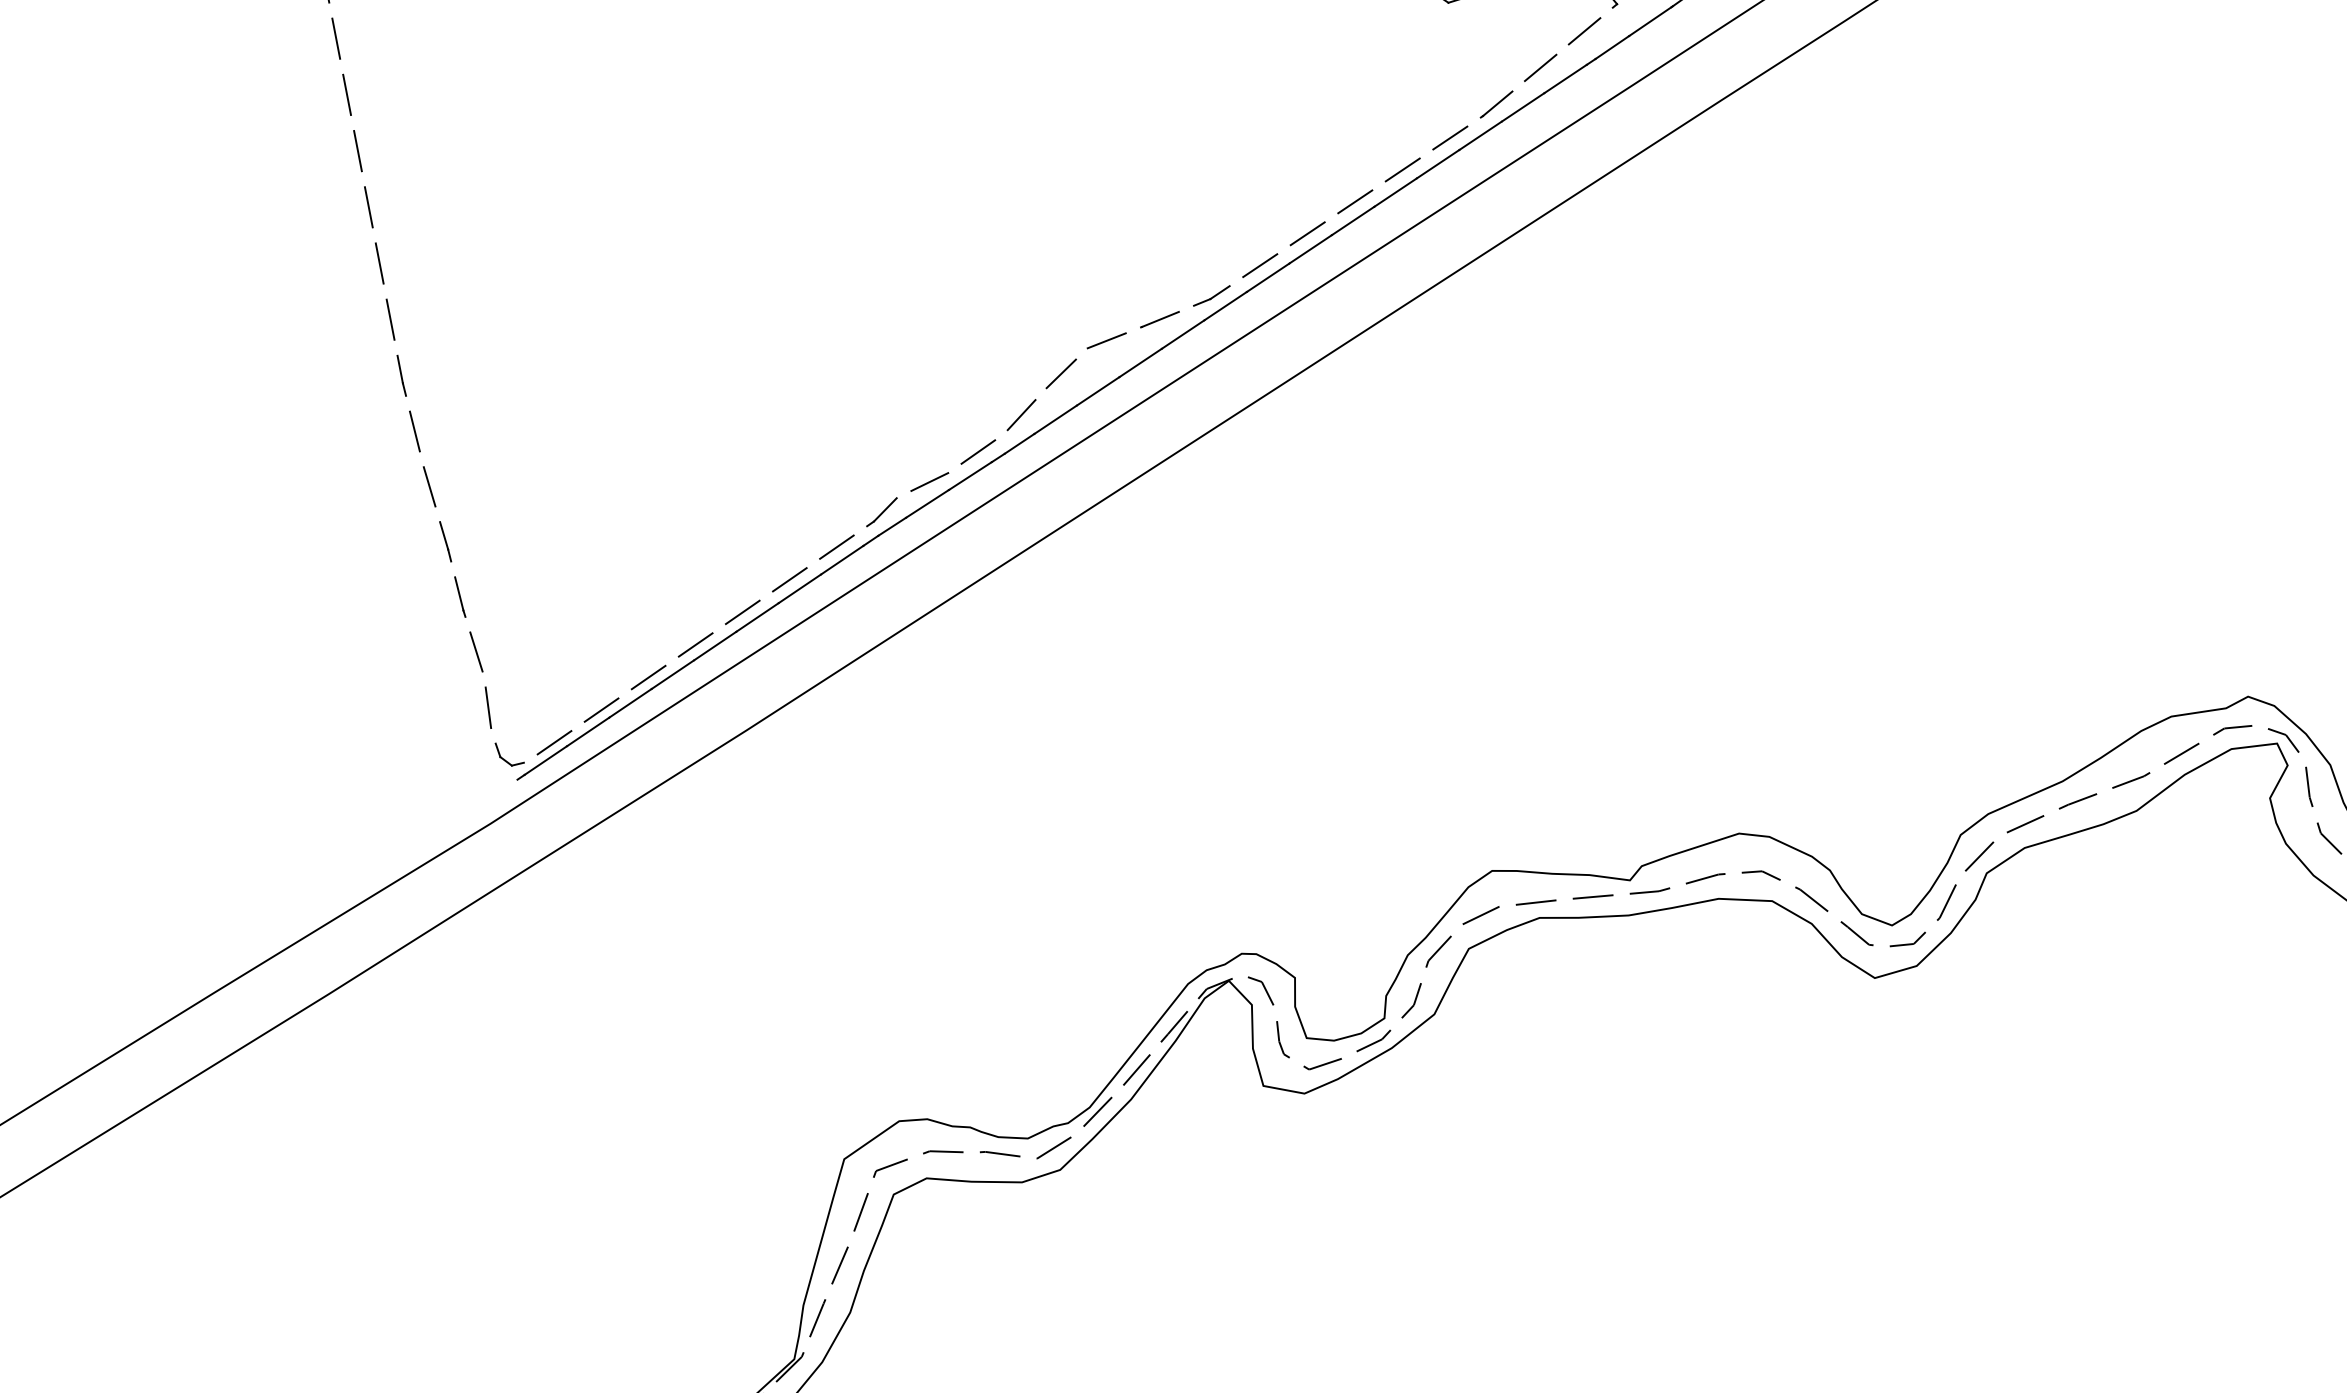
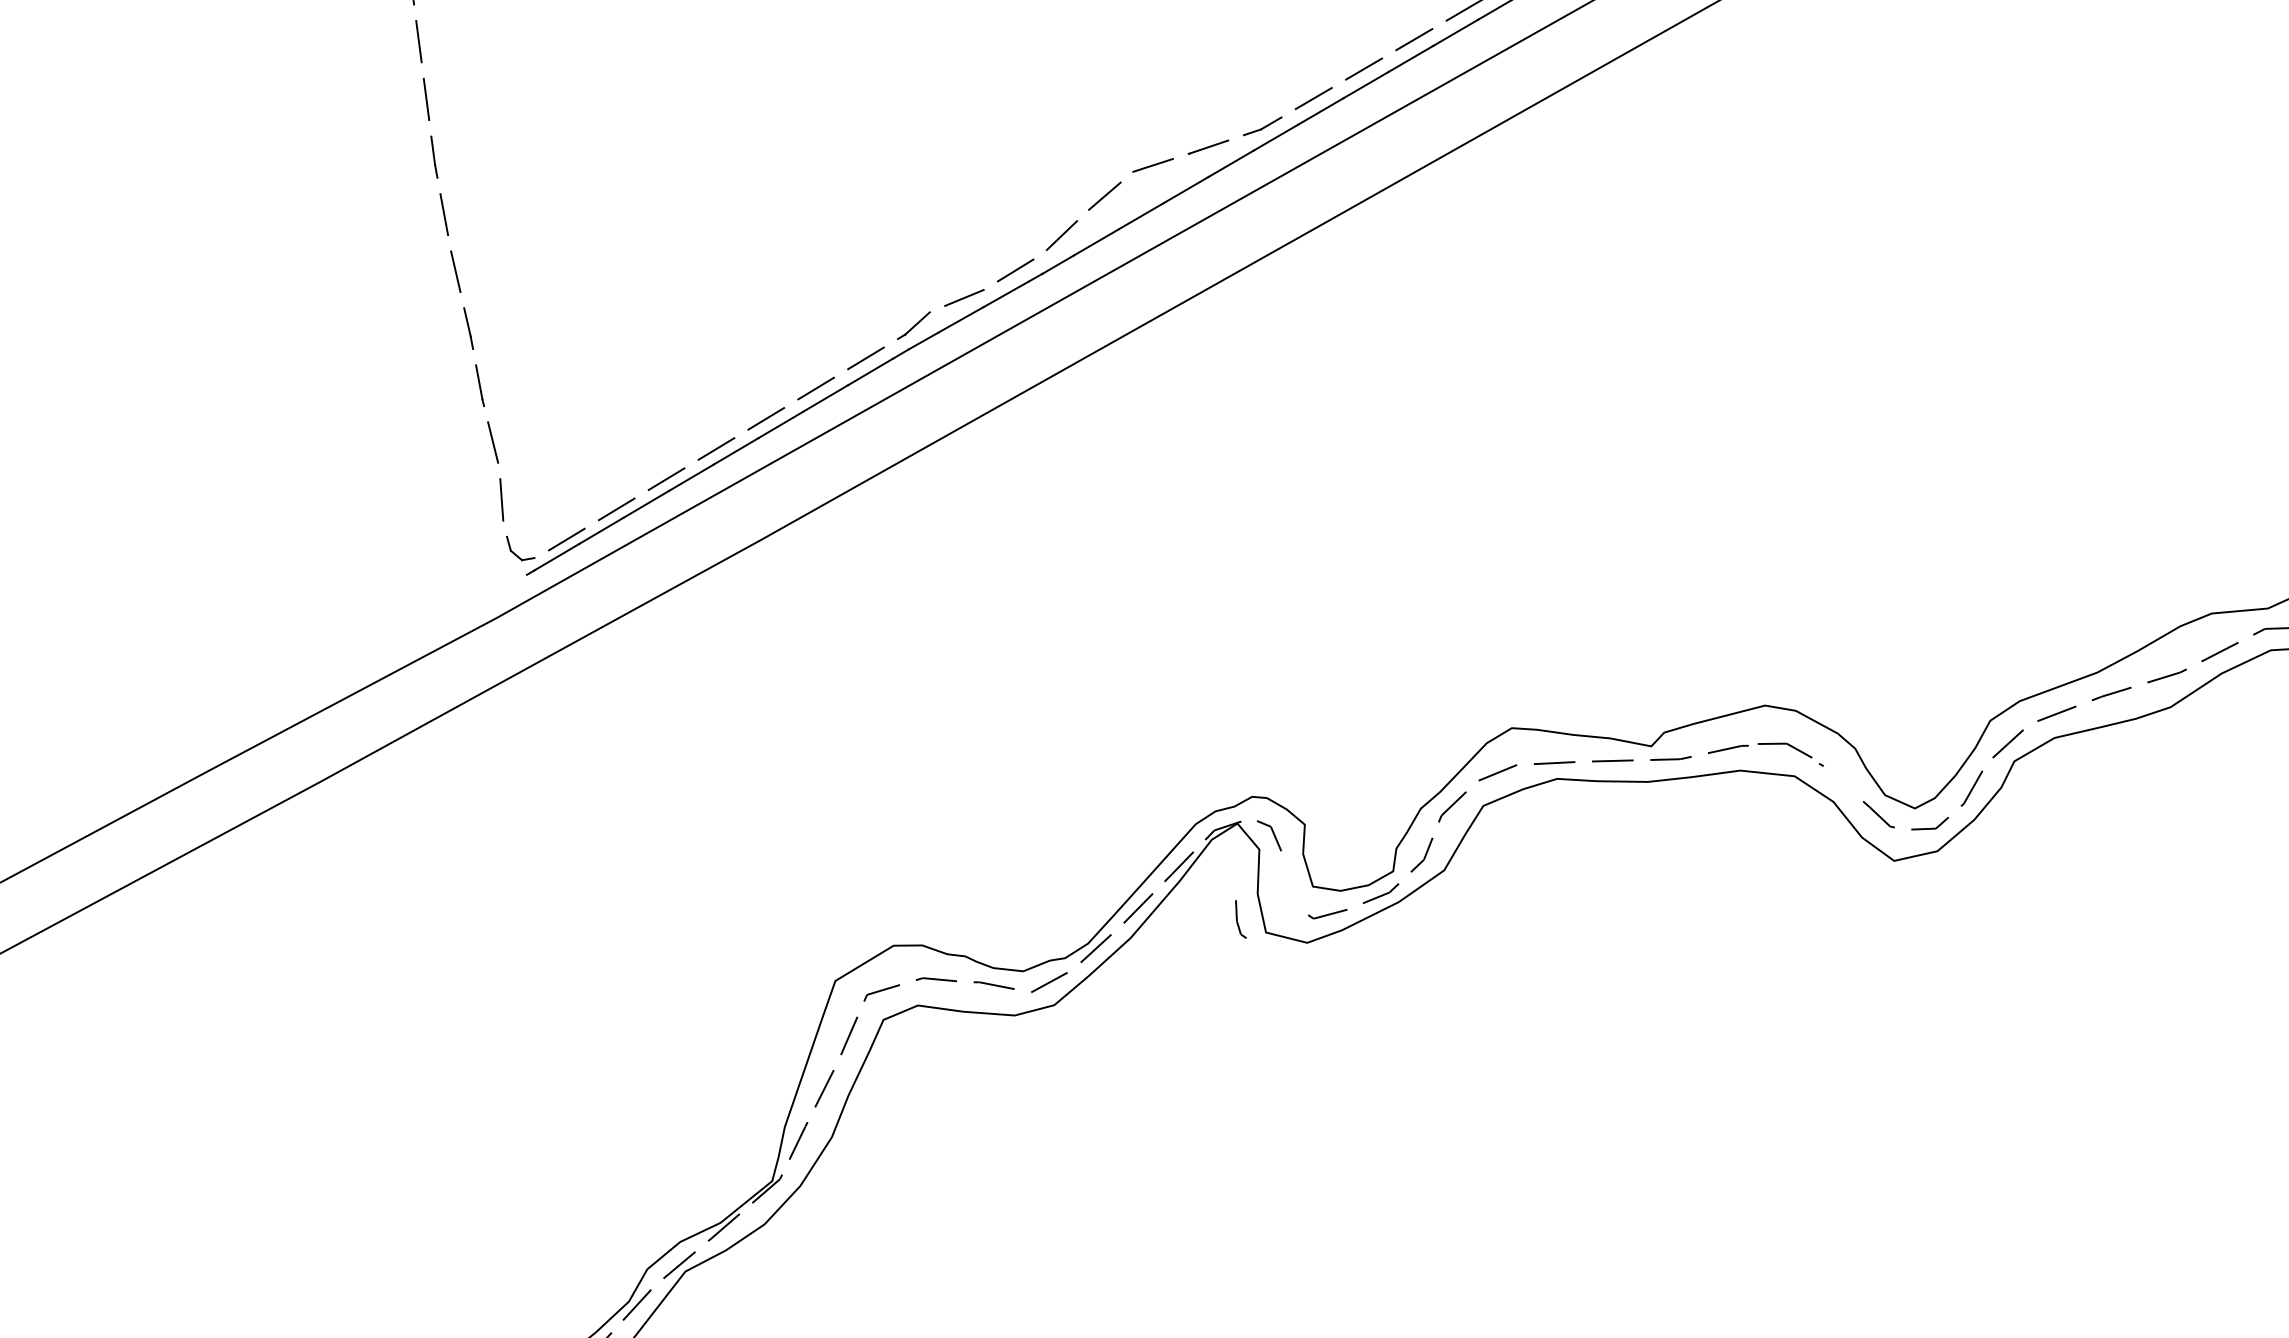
part: (1760, 875) -> (1784, 749), size x1.4
line: (1814, 900) -> (1837, 778), removed
part: (1282, 1039) -> (1240, 919), moved

